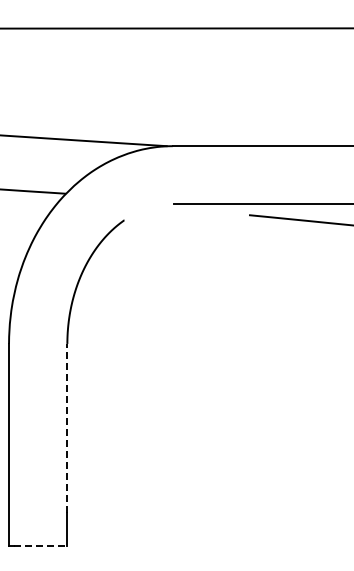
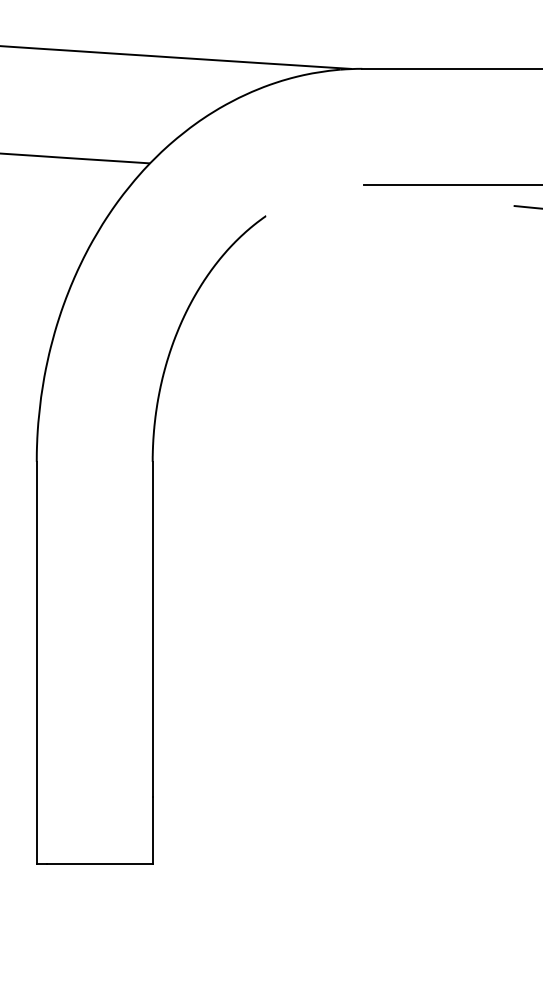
line: (67, 427) -> (152, 627), dashed -> solid
line: (40, 546) -> (99, 864), dashed -> solid

